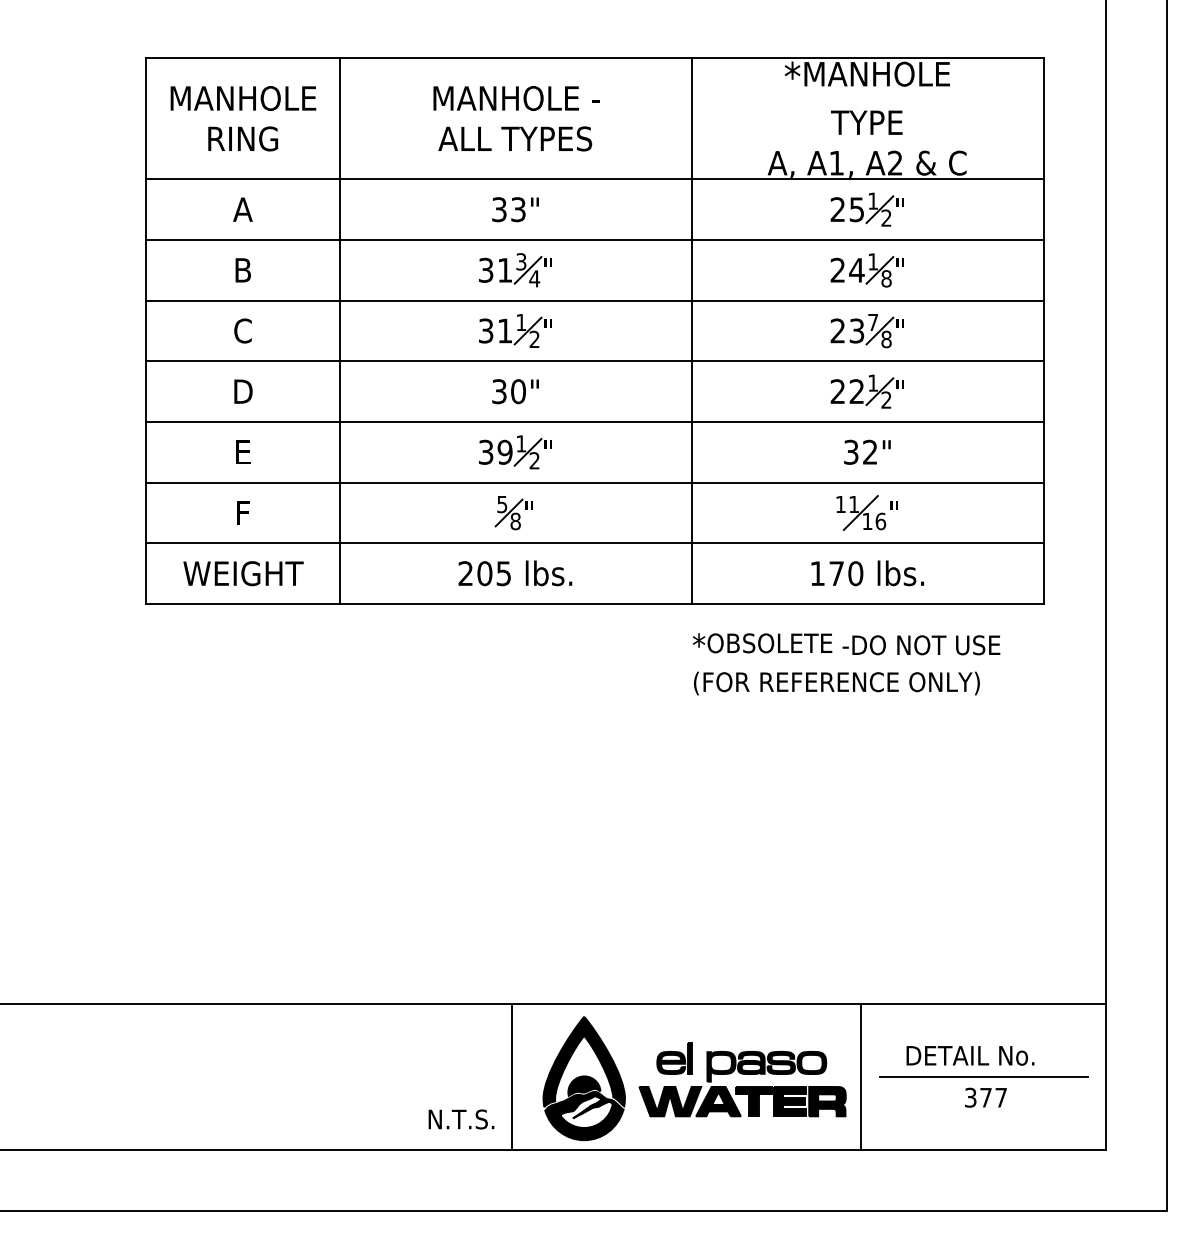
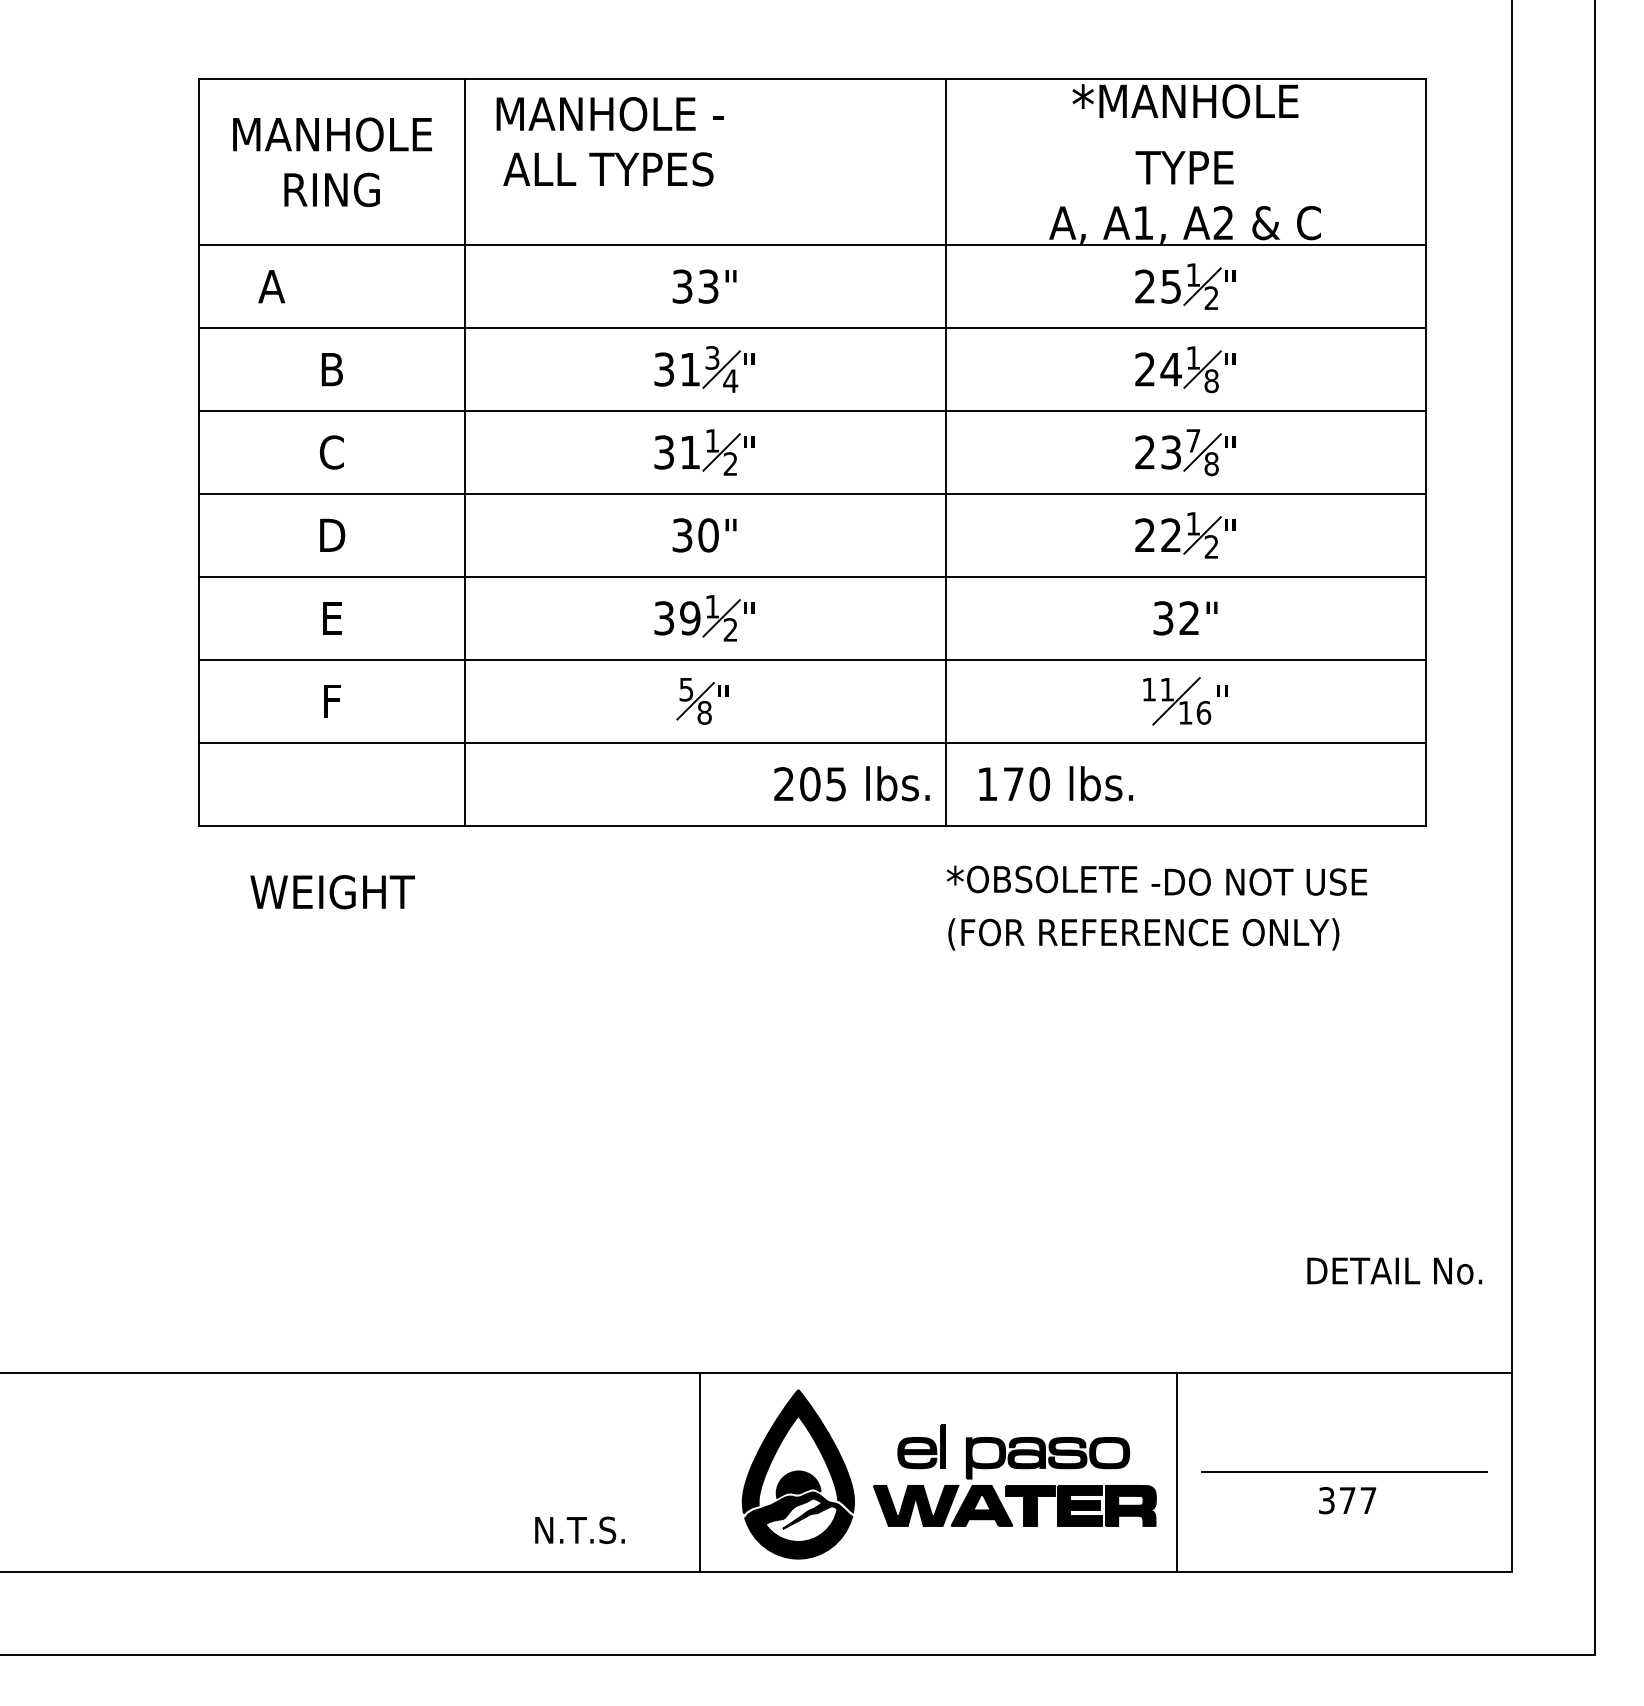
text: (516, 118) -> (610, 141), moved
text: (242, 209) -> (271, 286), moved
text: (243, 573) -> (332, 891), moved
text: (515, 573) -> (852, 783), moved
text: (867, 573) -> (1055, 783), moved
text: (970, 1055) -> (1394, 1270), moved
text: (461, 1119) -> (580, 1530), moved

